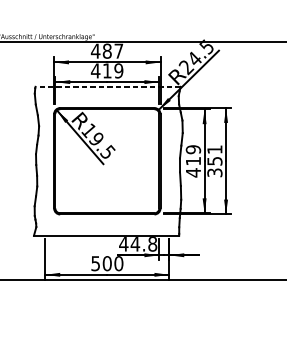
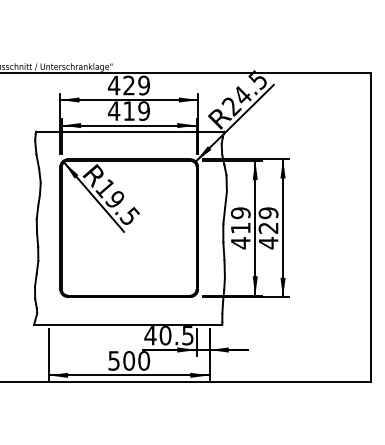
text: (112, 51) -> (136, 85), 487 -> 429
line: (107, 86) -> (129, 131), dashed -> solid
text: (214, 161) -> (268, 228), 351 -> 429
text: (143, 244) -> (176, 335), 44.8 -> 40.5

